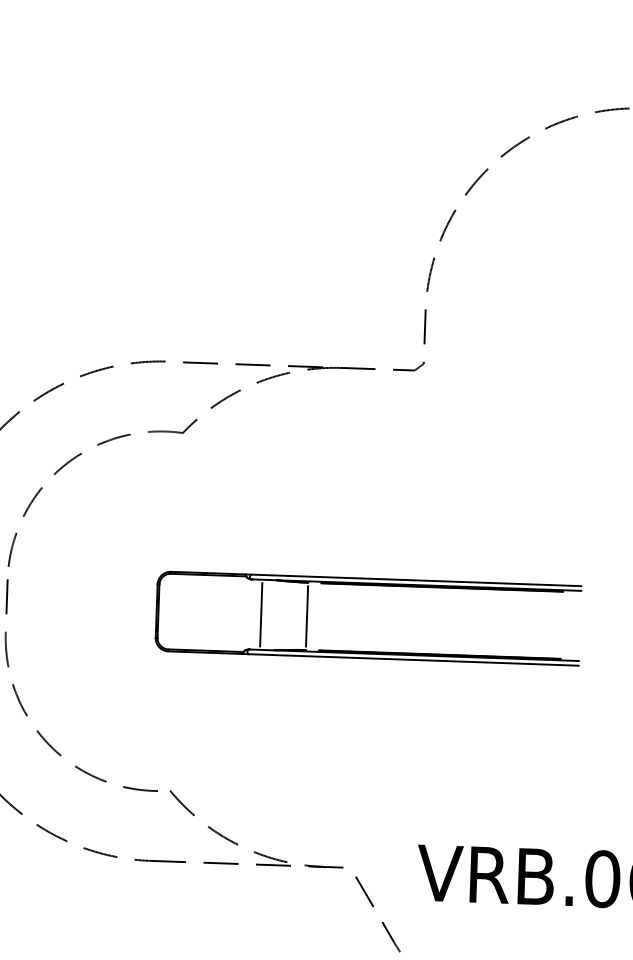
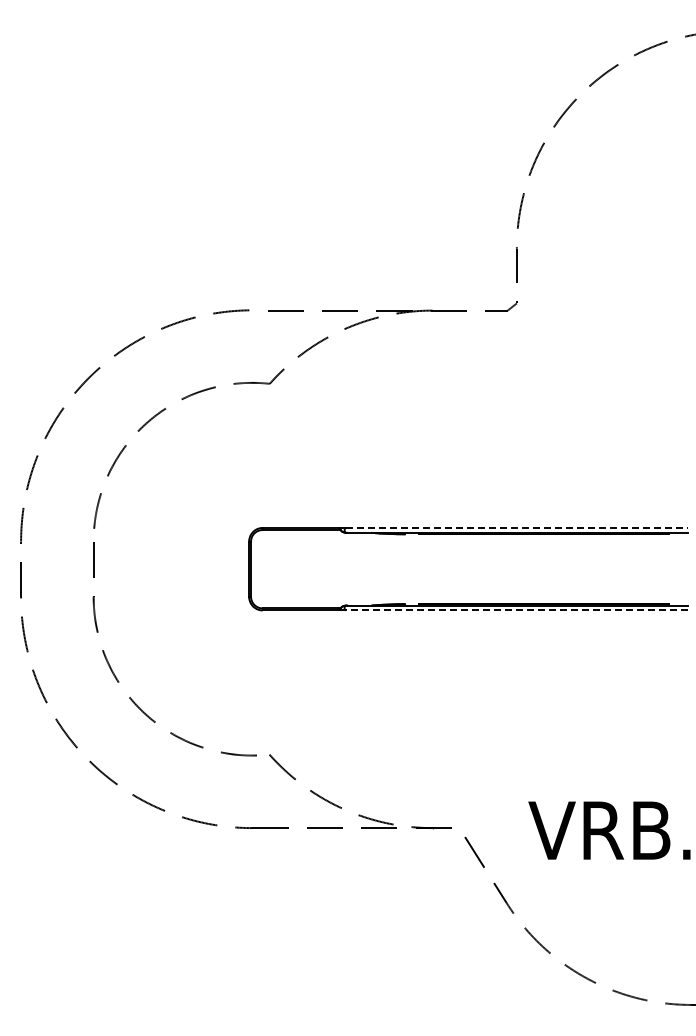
line: (416, 579) -> (517, 527), solid -> dashed
line: (261, 614) -> (357, 568), removed
line: (307, 615) -> (405, 568), removed
line: (413, 659) -> (516, 610), solid -> dashed

